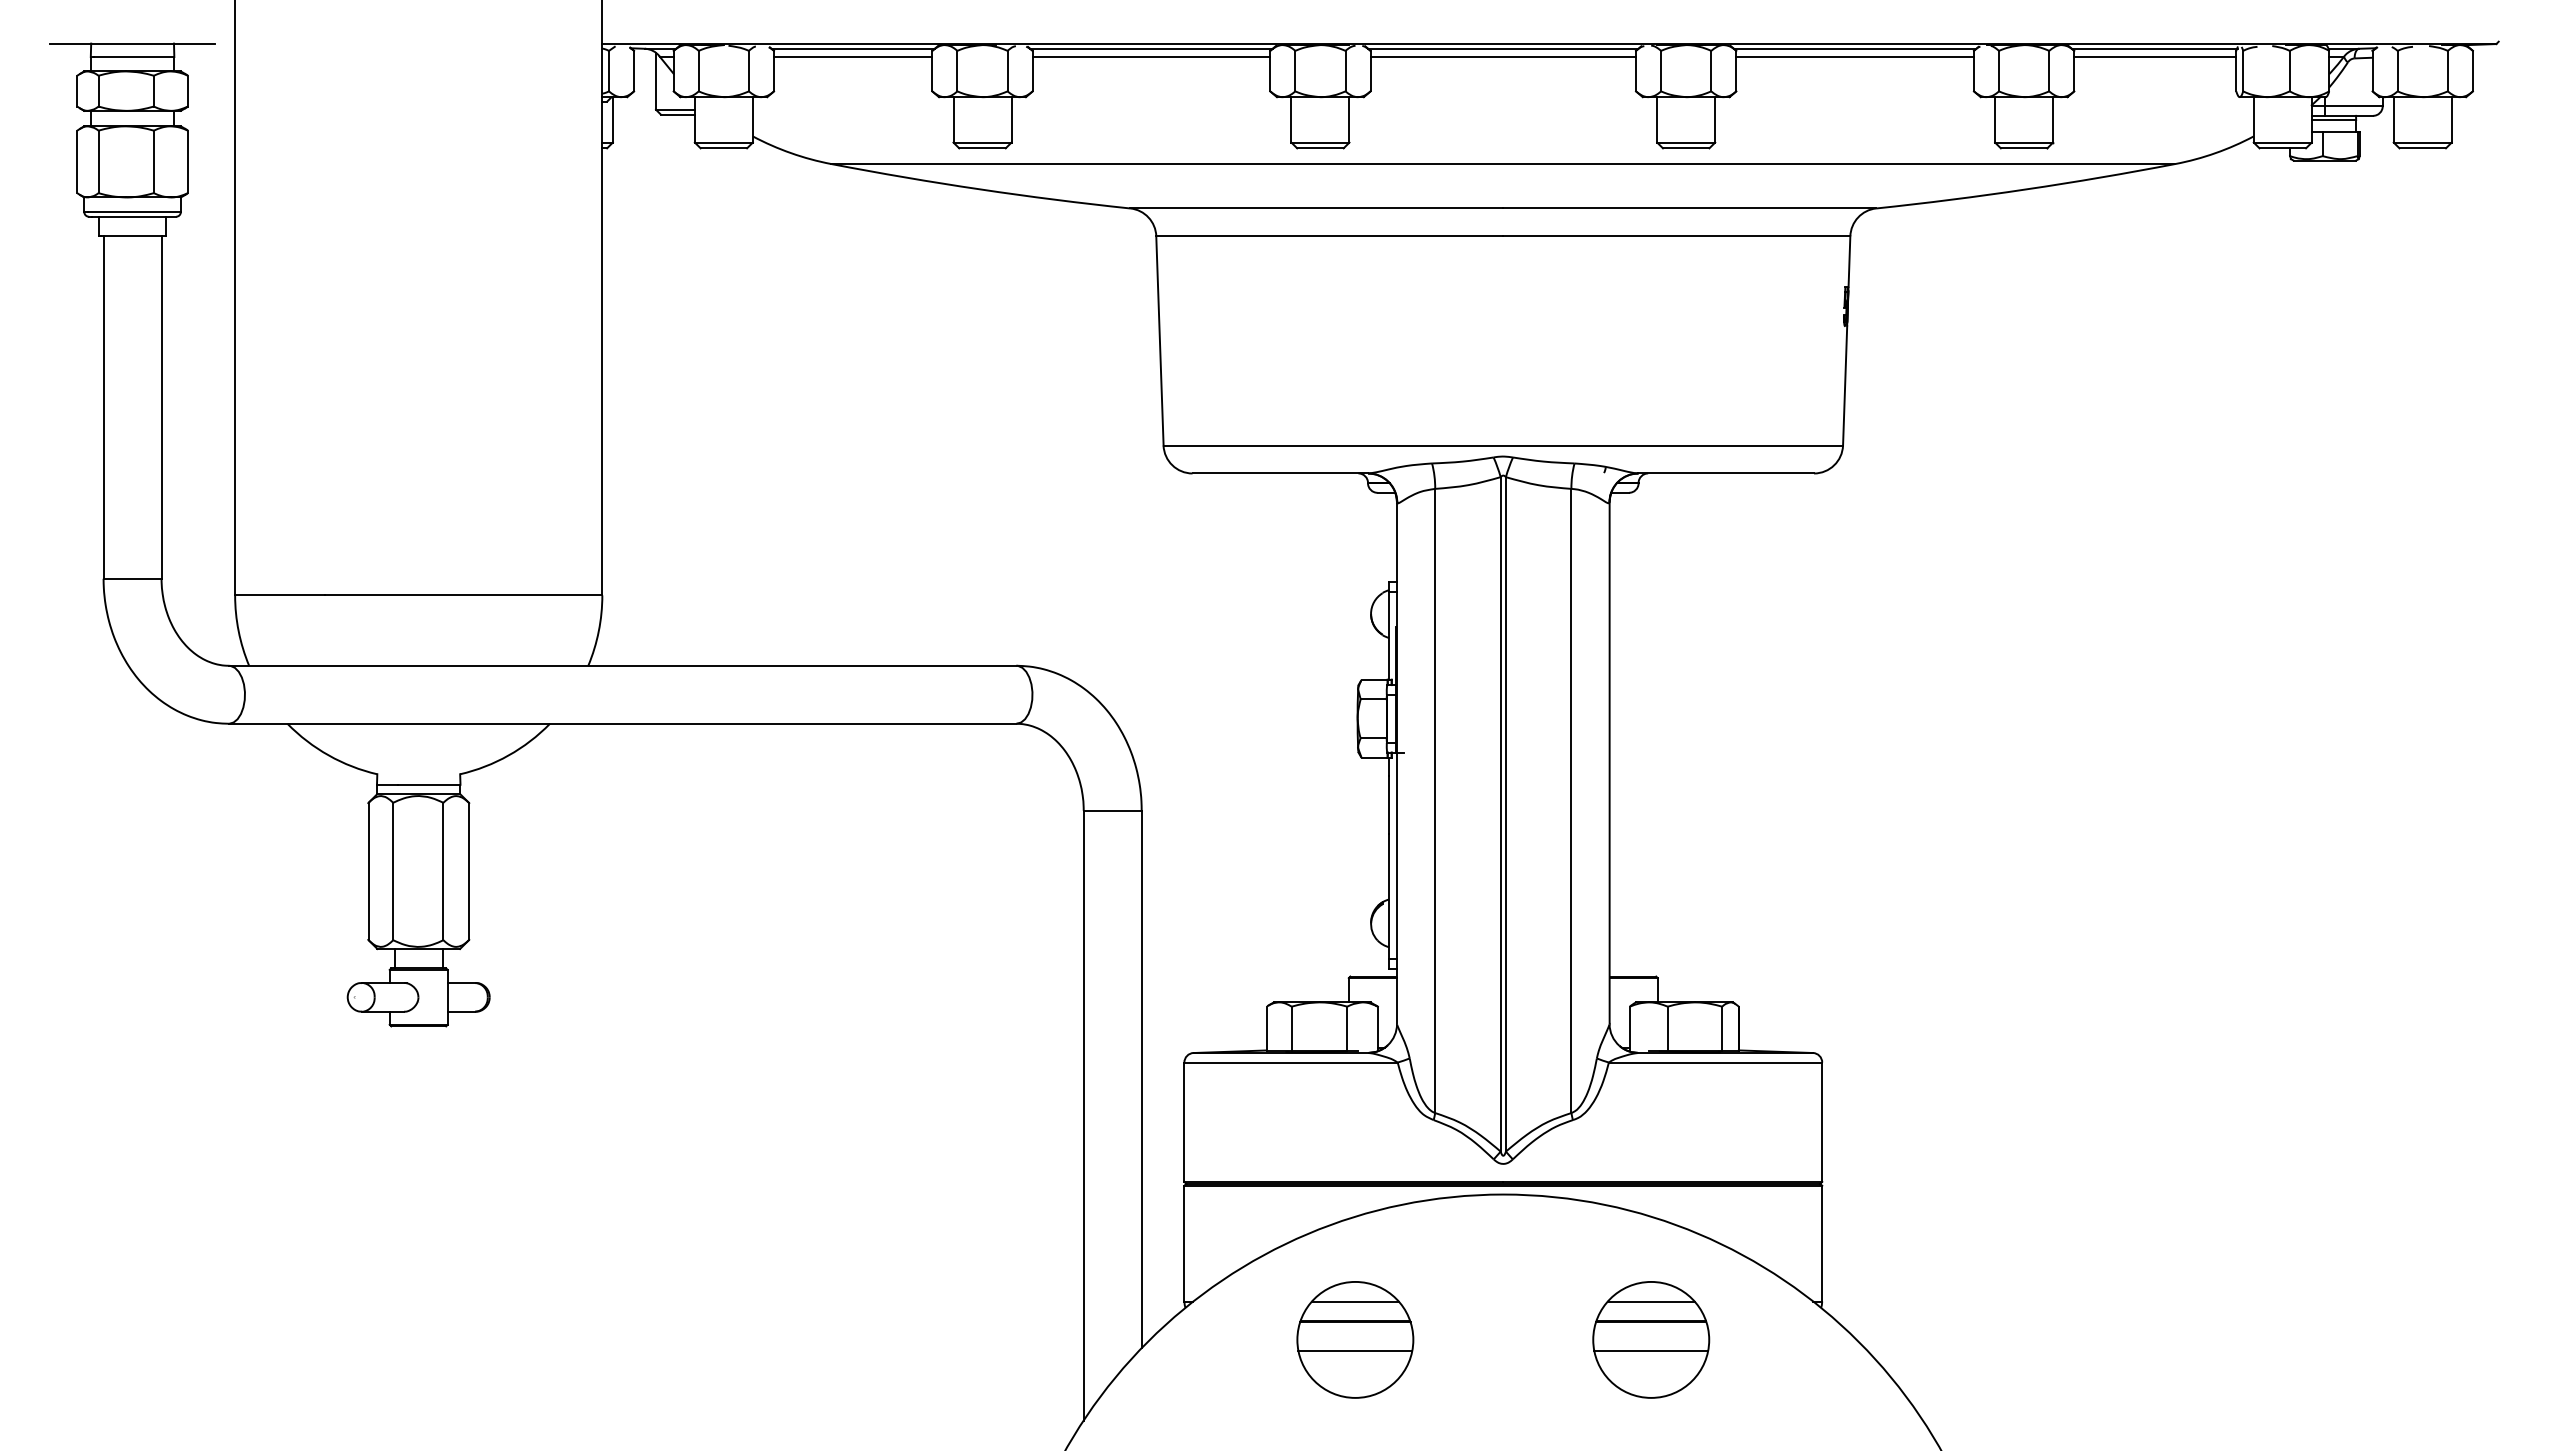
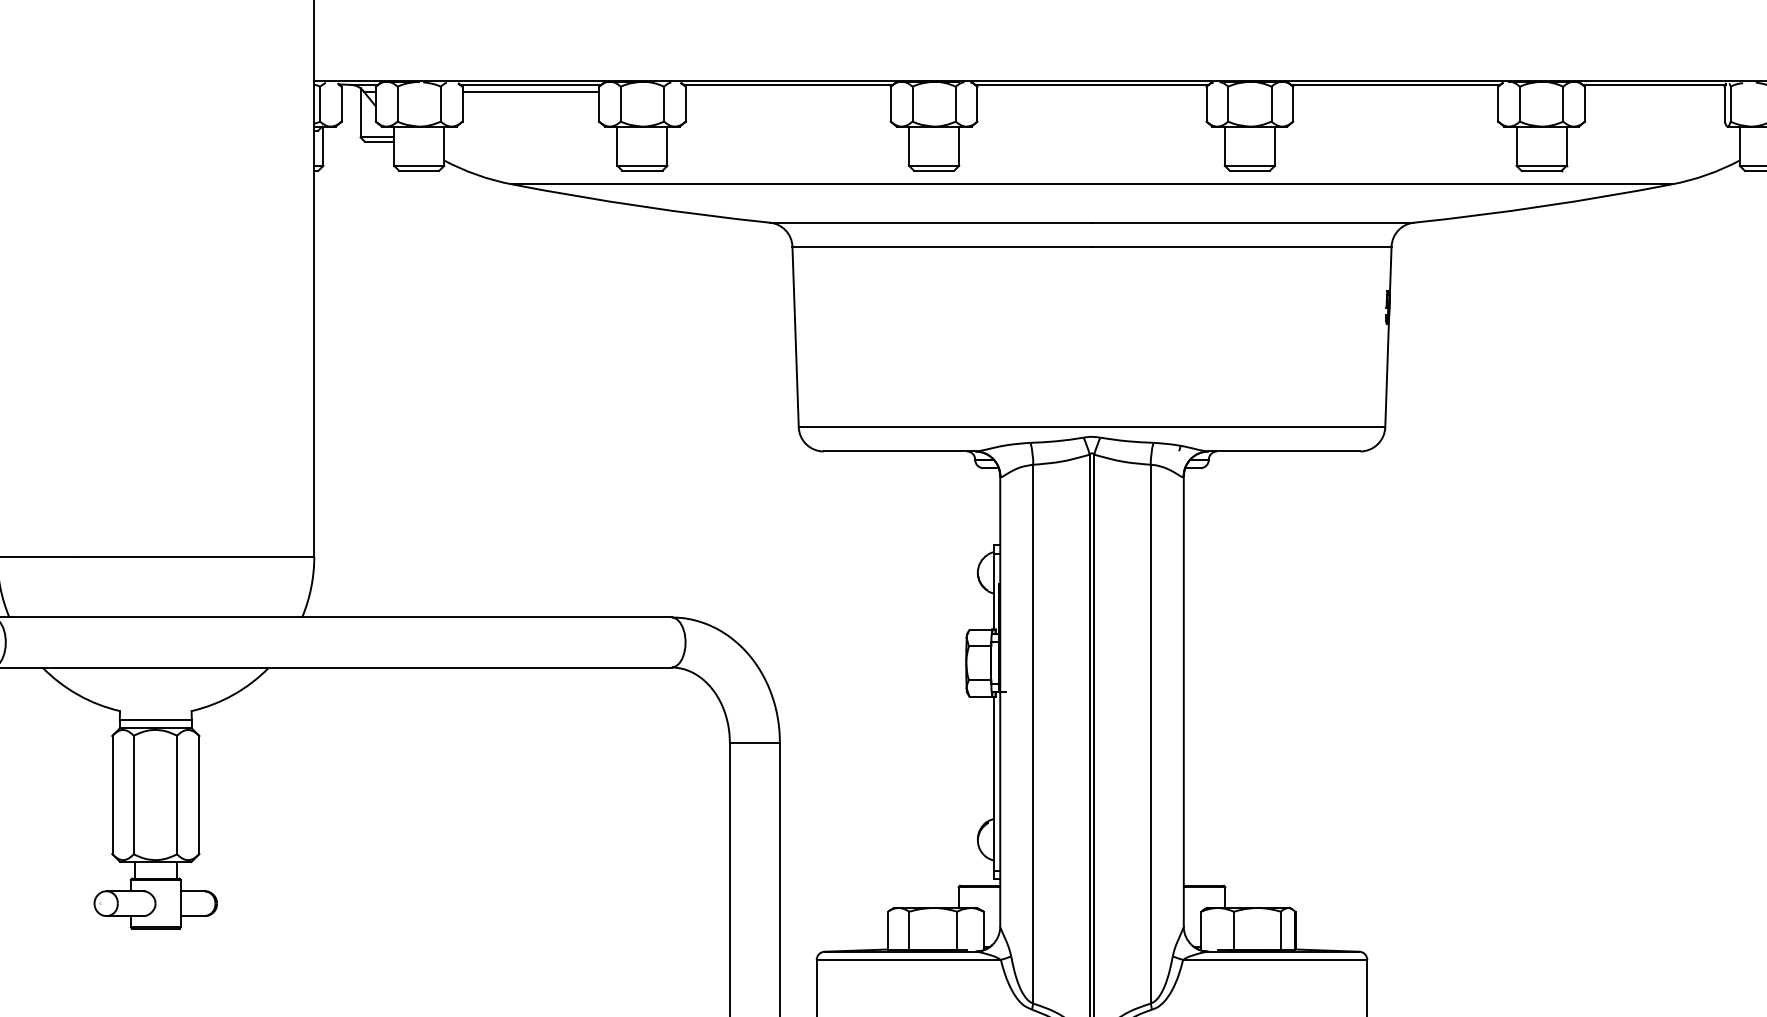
line: (1151, 56) -> (788, 91), removed
line: (1503, 56) -> (1092, 91), removed
line: (1854, 56) -> (1395, 91), removed
line: (2155, 56) -> (1654, 91), removed

